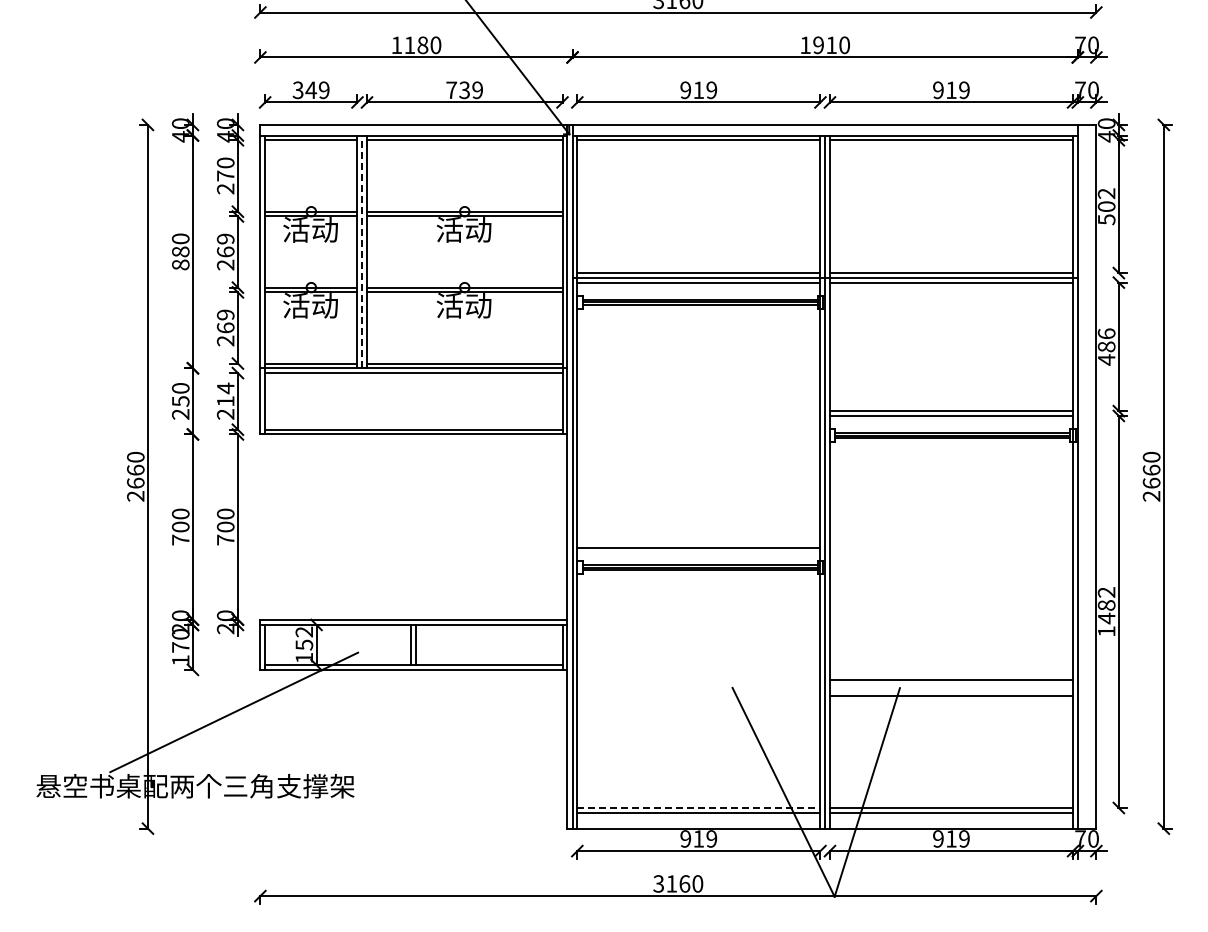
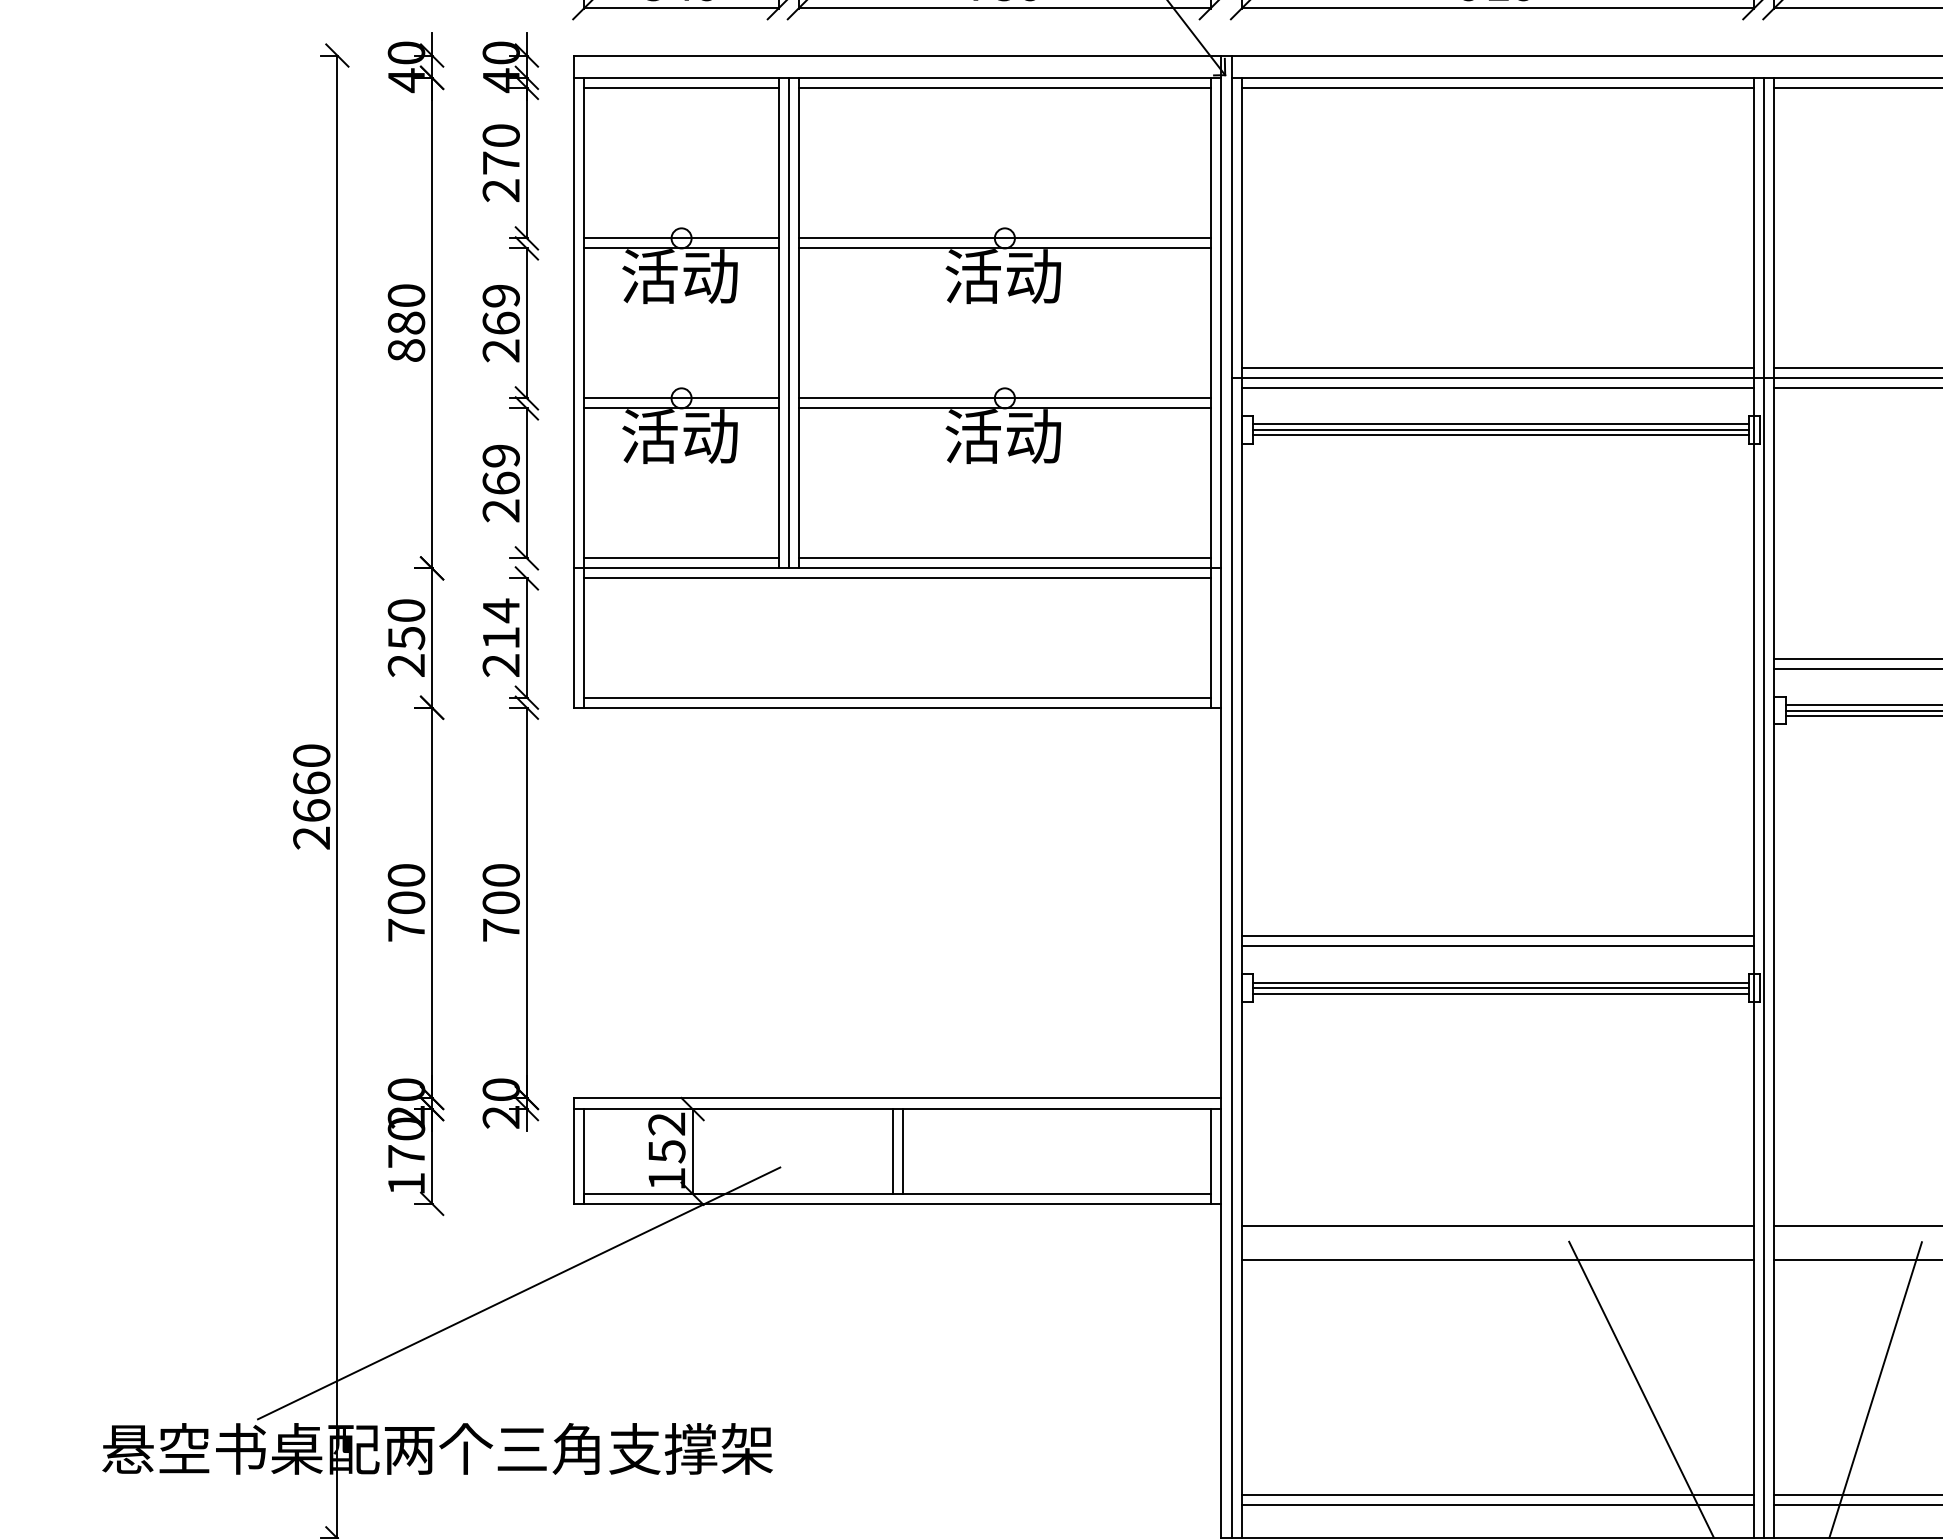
line: (362, 251) -> (789, 322), dashed -> solid
line: (698, 542) -> (1497, 935), added
line: (698, 680) -> (1497, 1226), added
line: (698, 696) -> (1497, 1259), added
line: (698, 808) -> (1497, 1495), dashed -> solid

